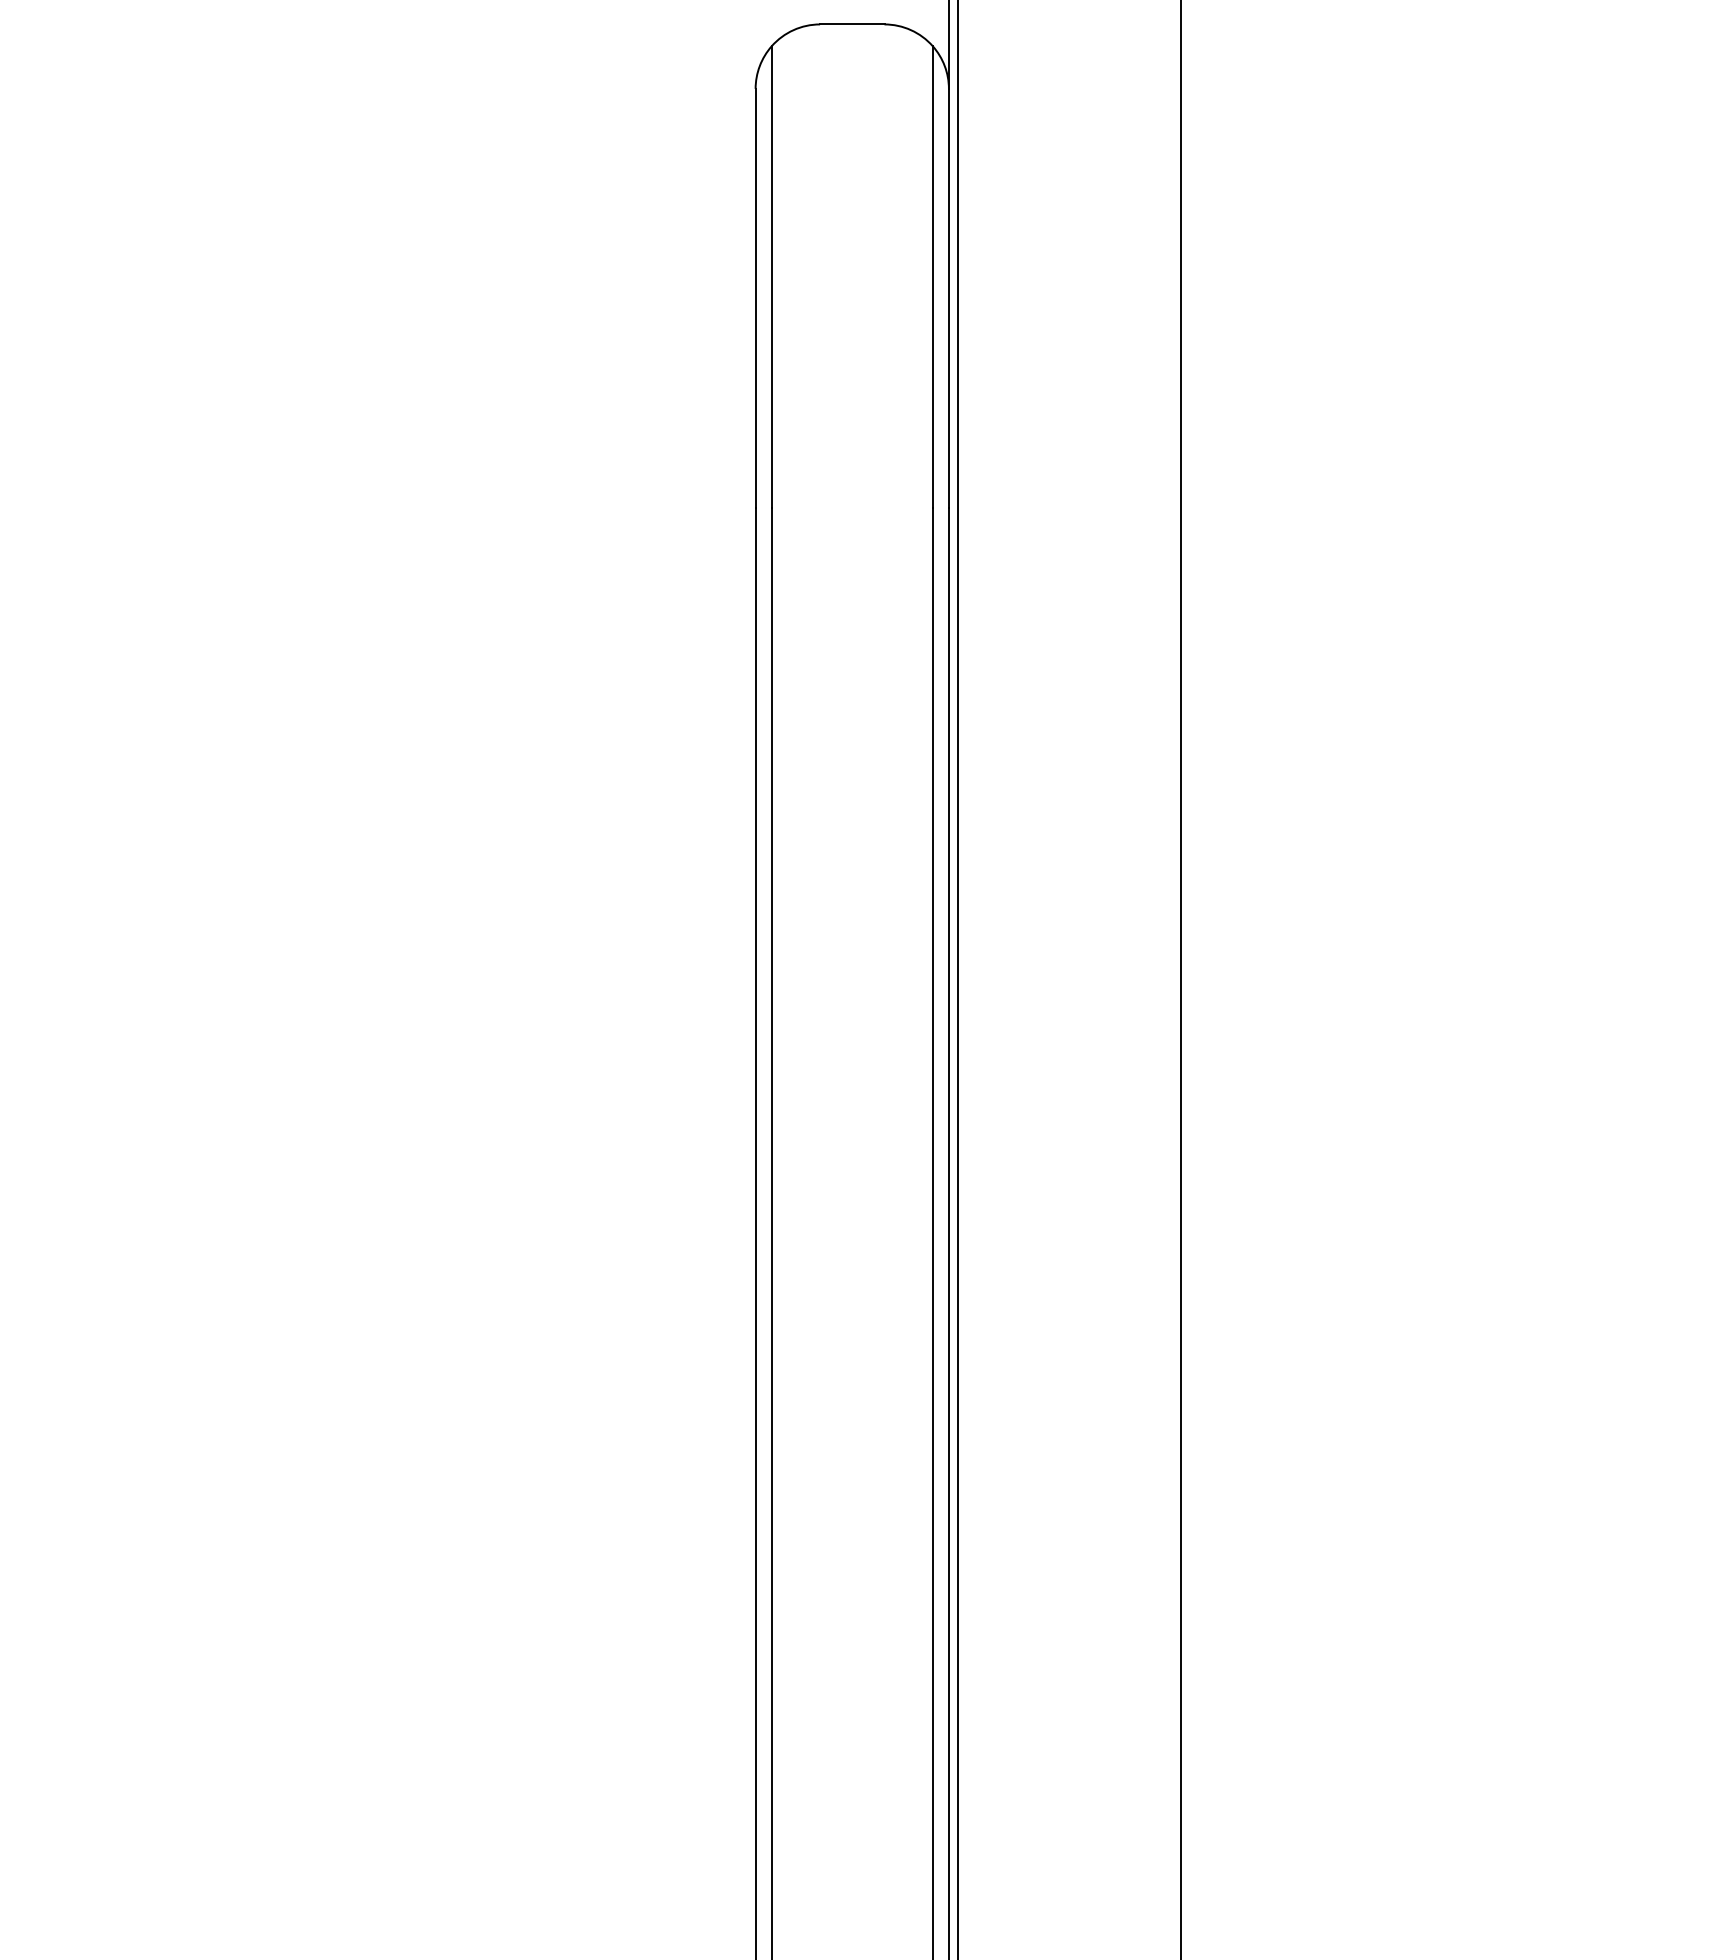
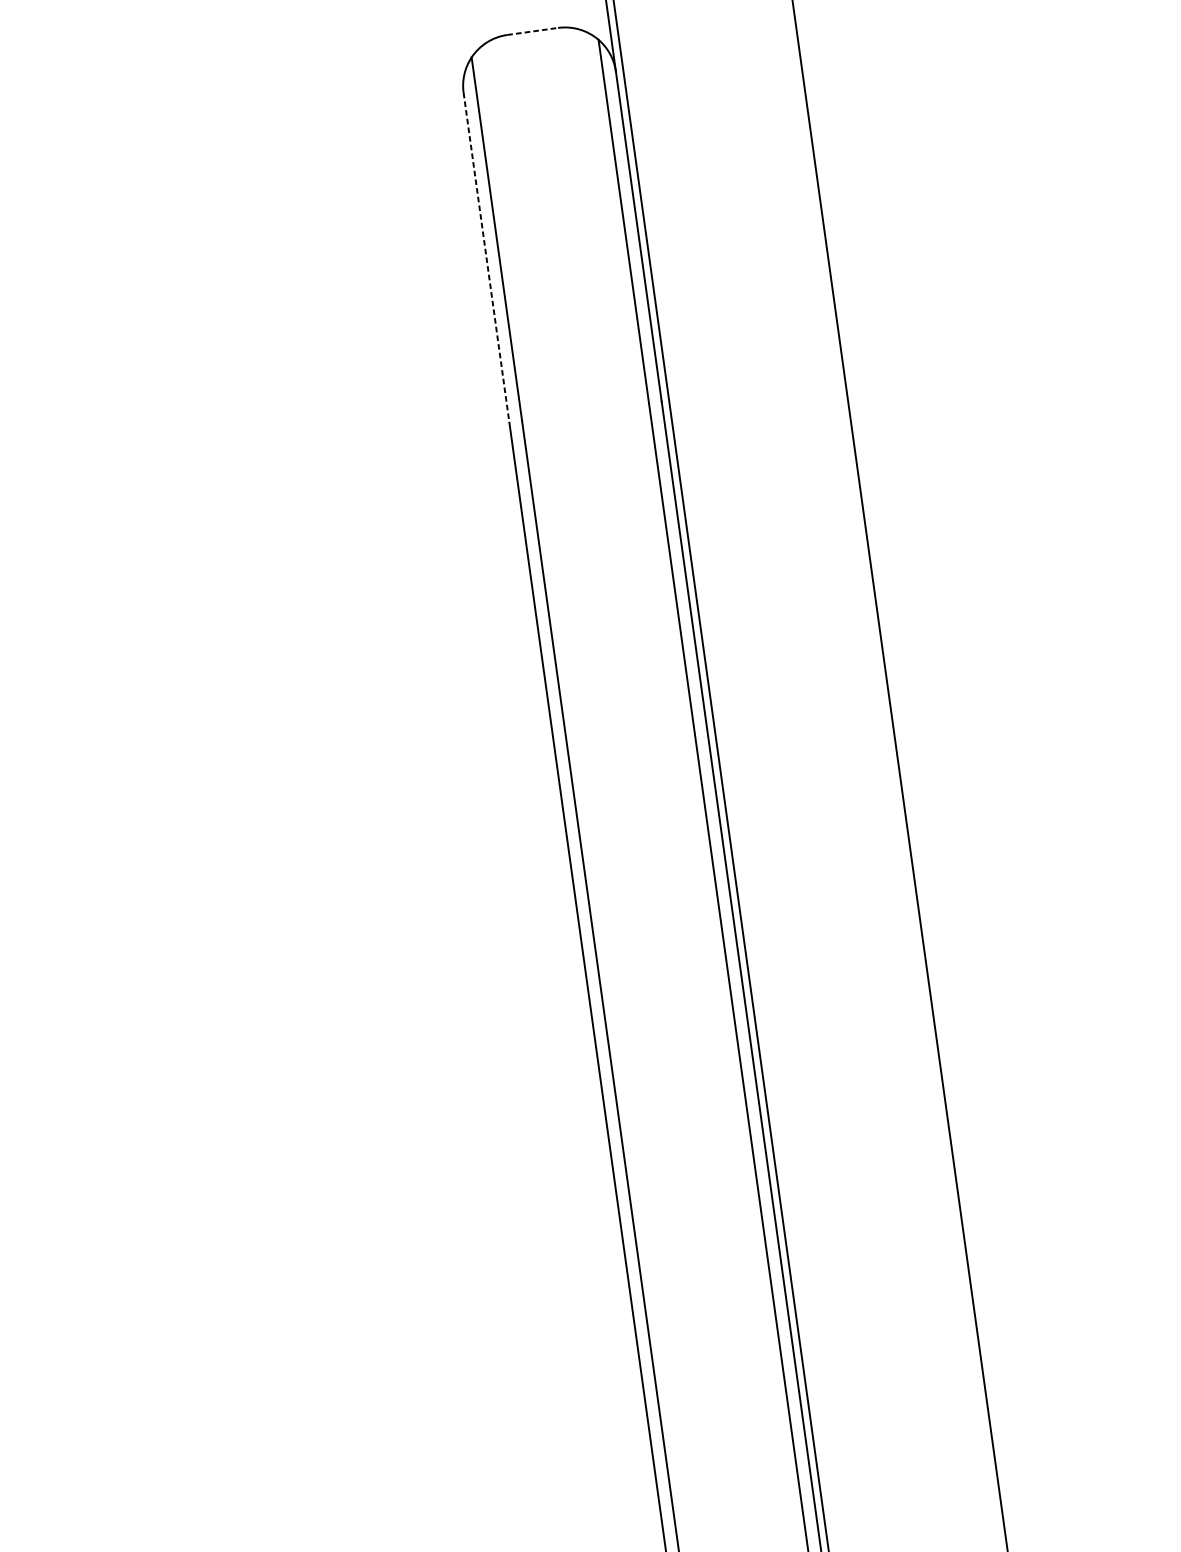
line: (852, 24) -> (532, 31), solid -> dashed
line: (755, 298) -> (486, 257), solid -> dashed

